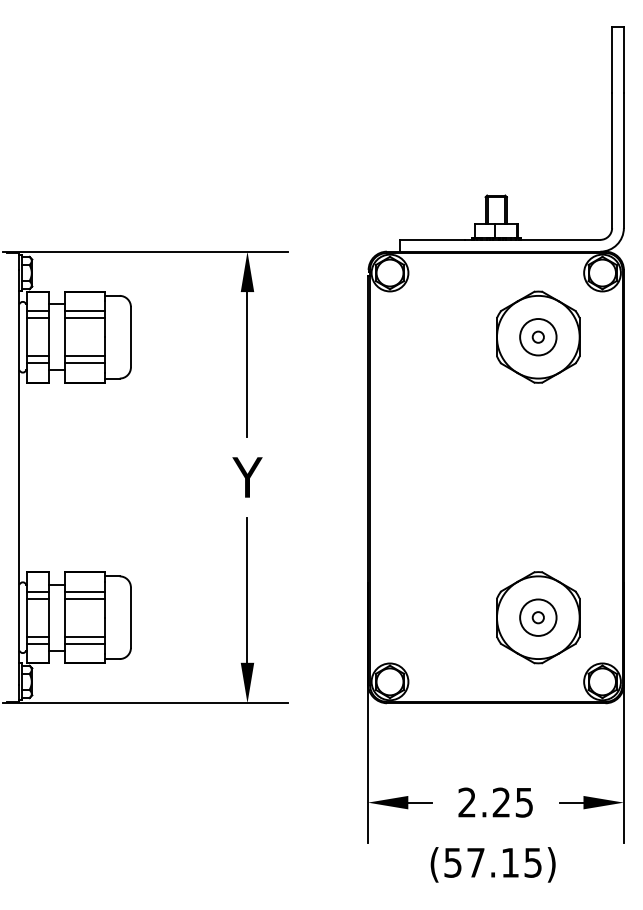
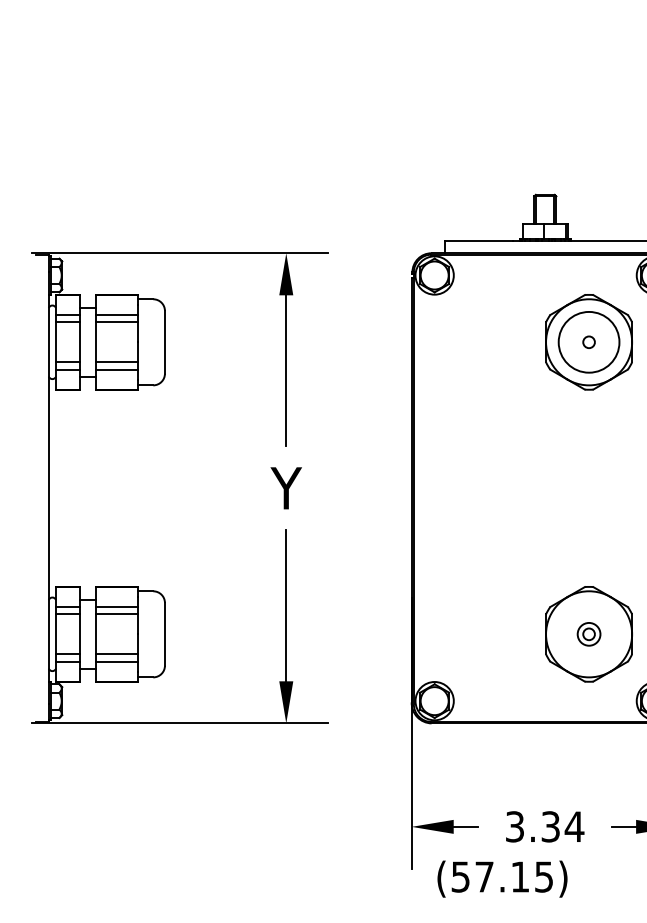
circle: (538, 337) -> (589, 342), size x1.6
circle: (538, 617) -> (589, 634), size x0.6
text: (495, 802) -> (544, 826), 2.25 -> 3.34
text: (492, 864) -> (501, 878), moved

